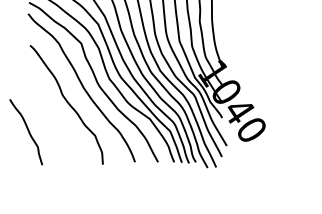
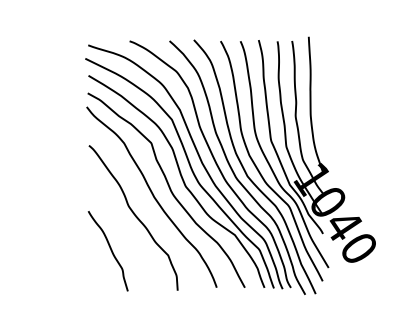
curve: (28, 131) -> (110, 250), moved

